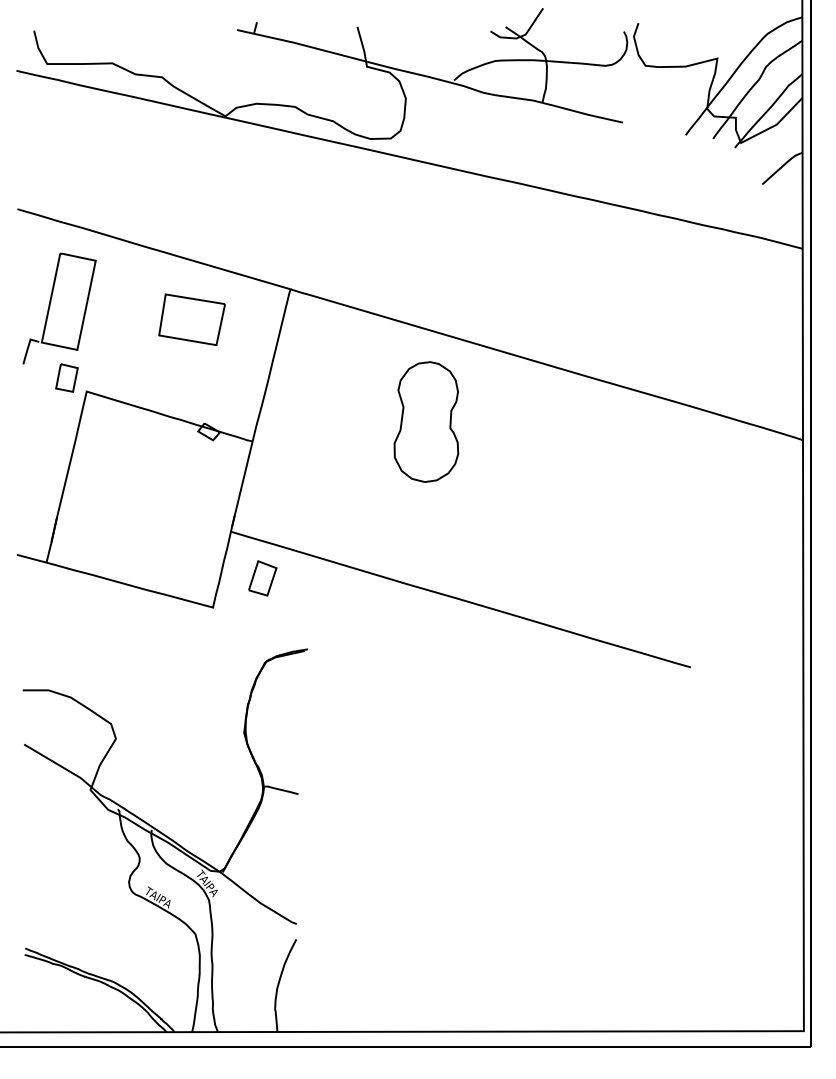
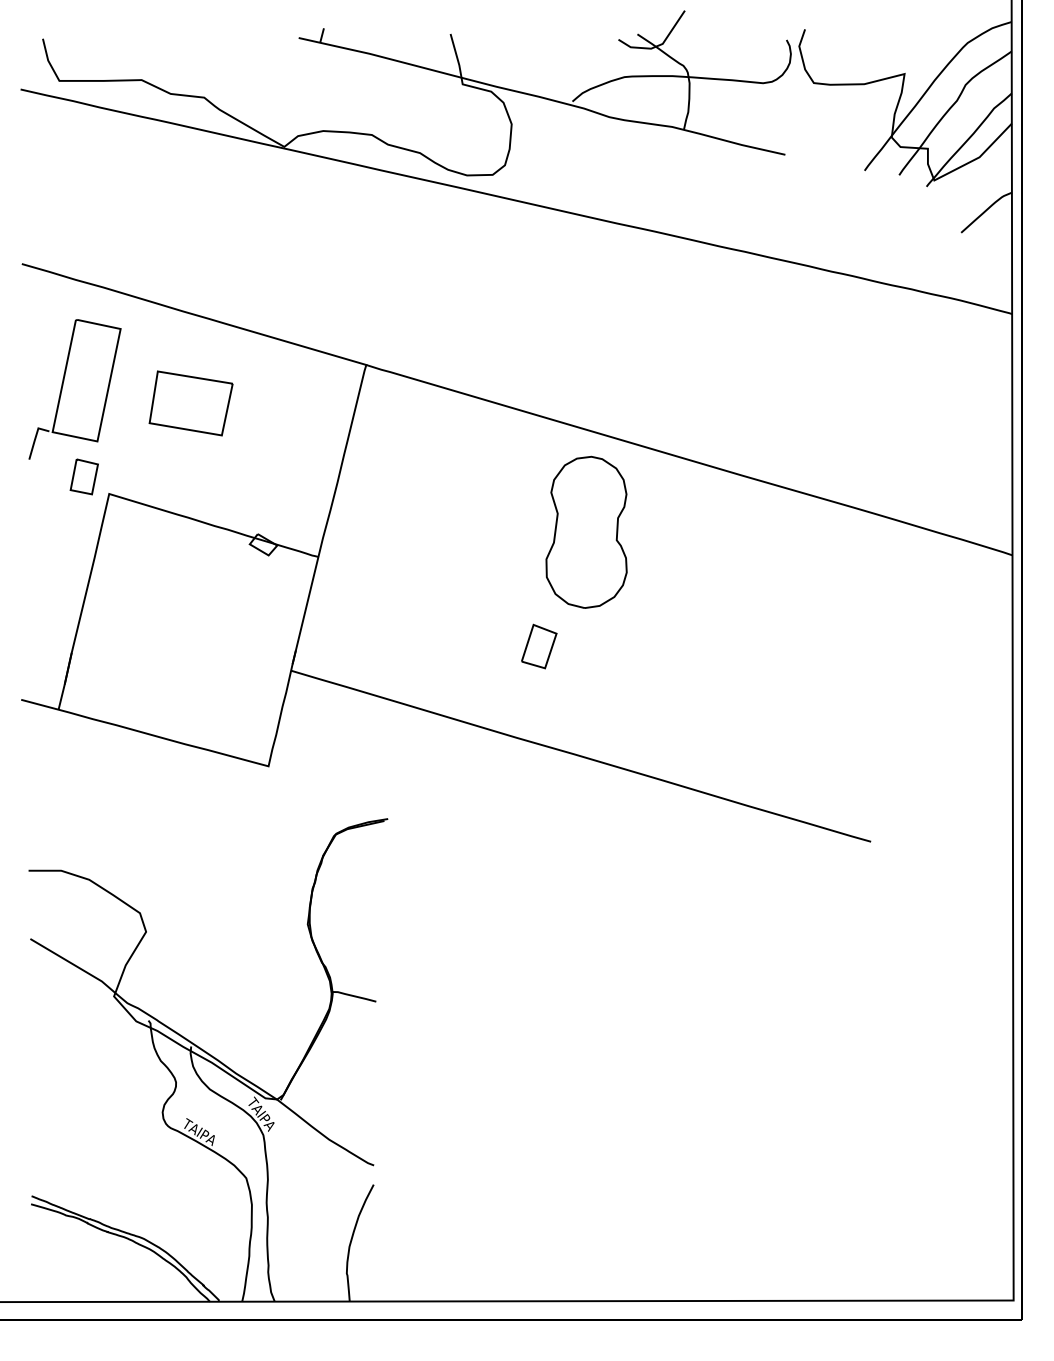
part: (191, 319) -> (190, 403), moved
part: (426, 421) -> (586, 531), moved
part: (262, 578) -> (539, 646), moved

